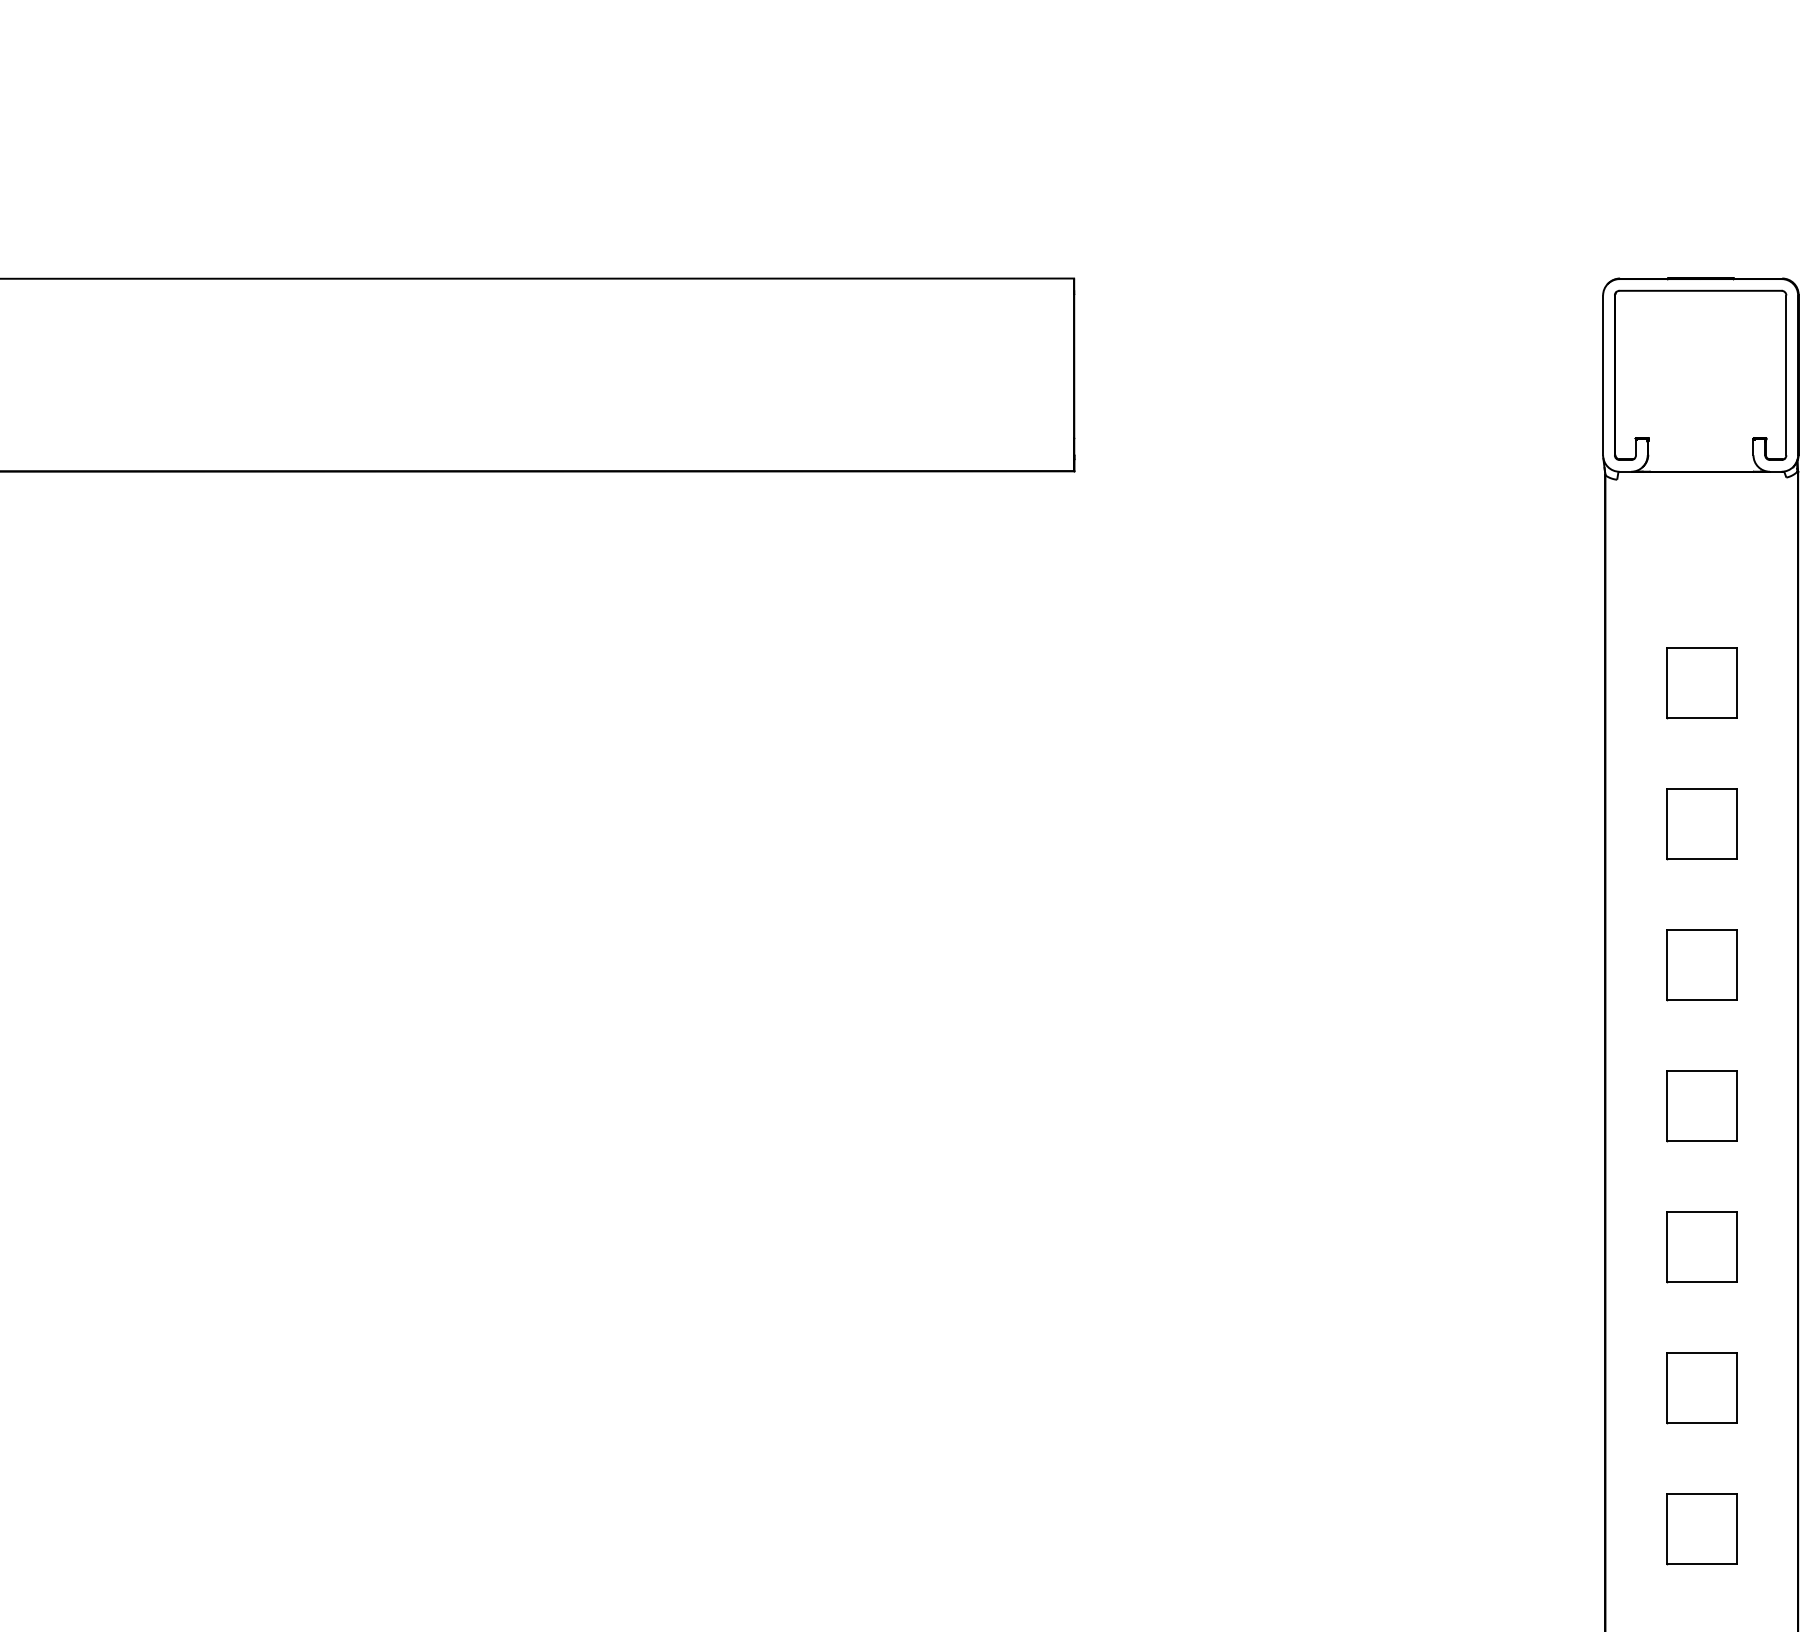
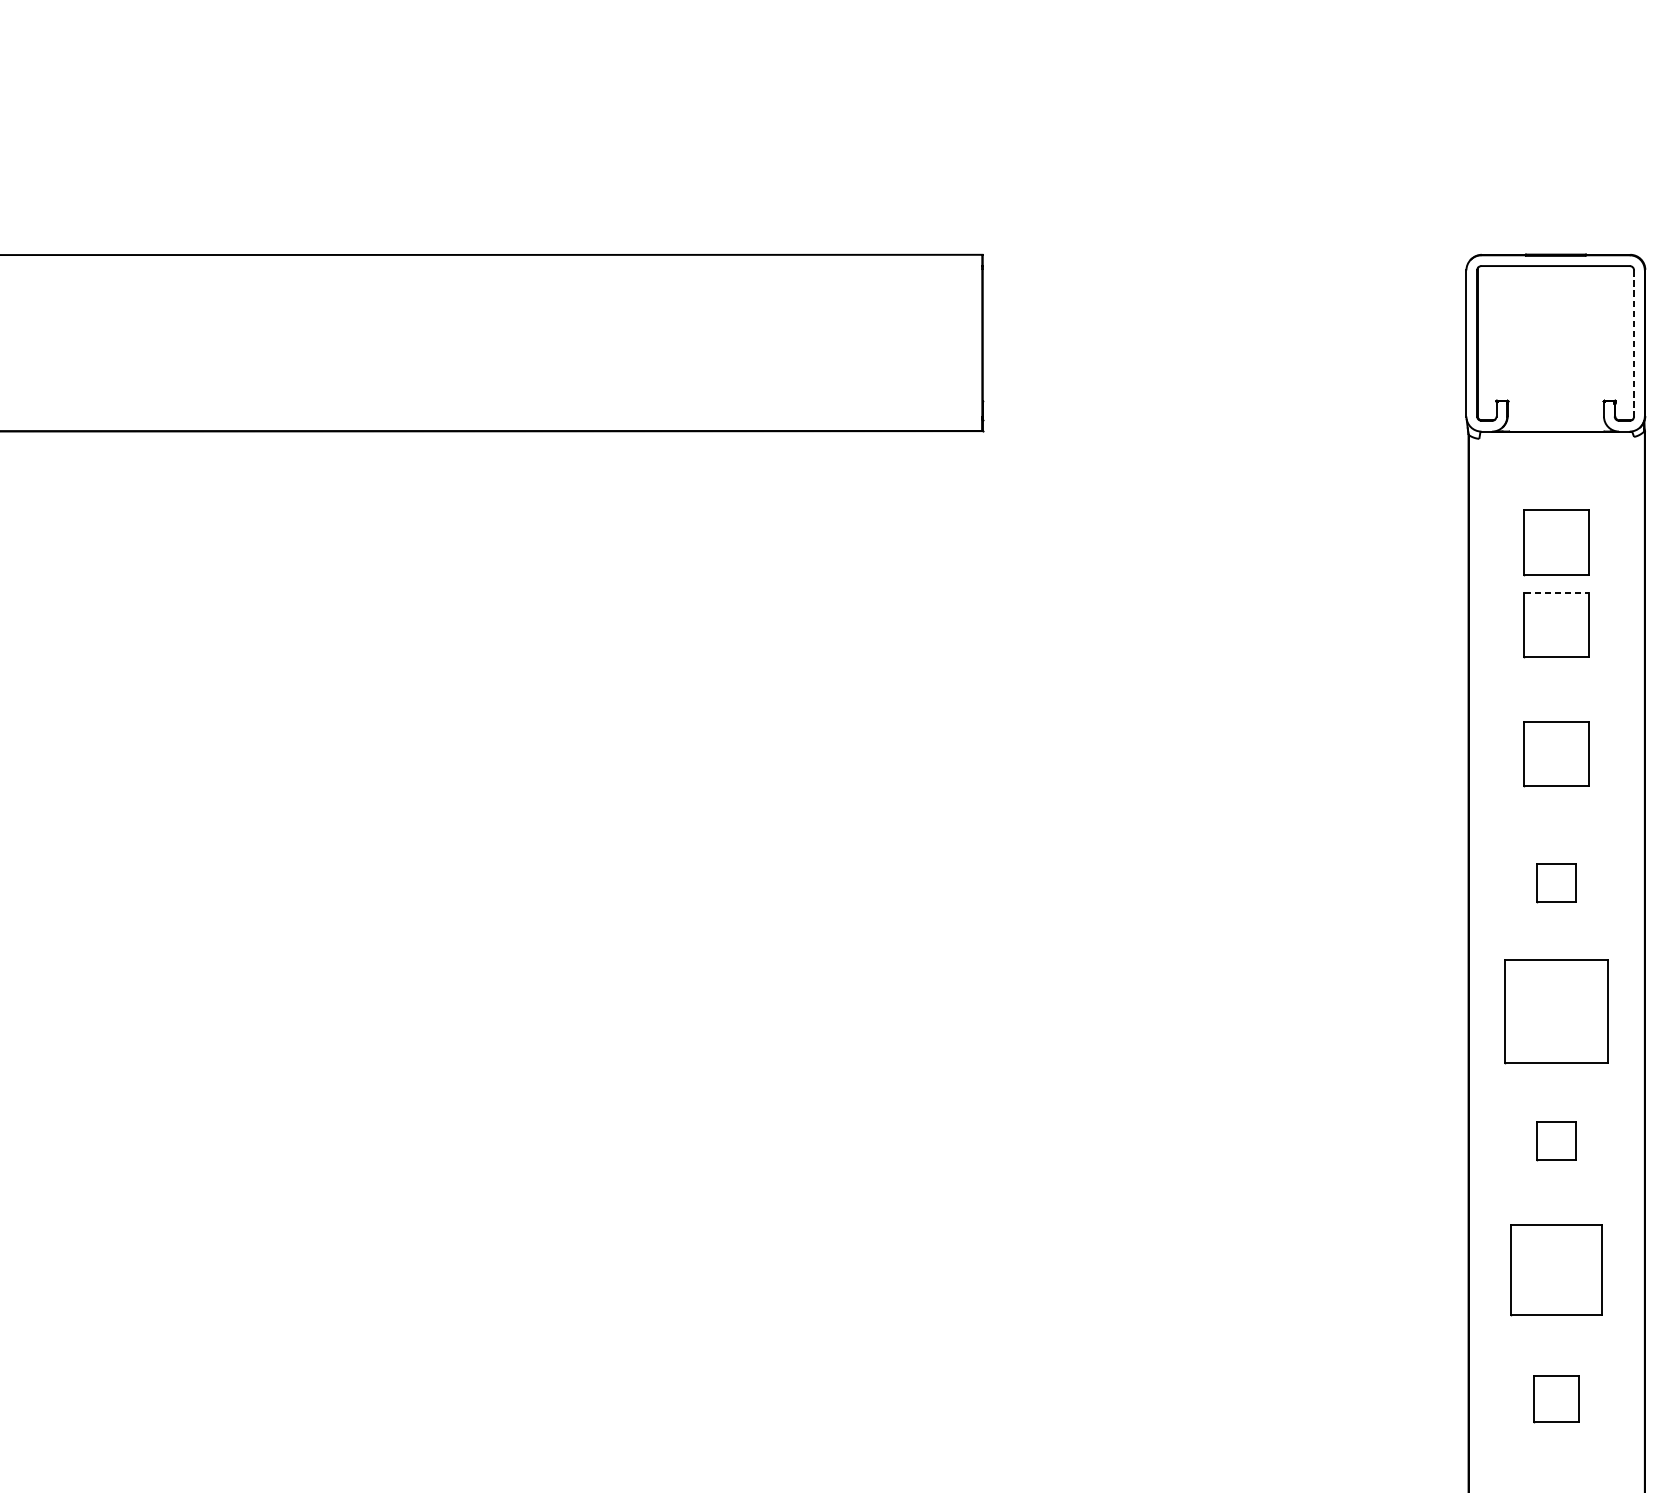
line: (1786, 375) -> (1634, 343), solid -> dashed
part: (1701, 593) -> (1556, 542), added
line: (1702, 647) -> (1557, 592), solid -> dashed
part: (1701, 965) -> (1556, 883), size x0.6
part: (1701, 1106) -> (1556, 1012), size x1.6
part: (1701, 1247) -> (1556, 1141), size x0.6
part: (1701, 1388) -> (1556, 1270), size x1.4
part: (1701, 1529) -> (1556, 1399), size x0.7

